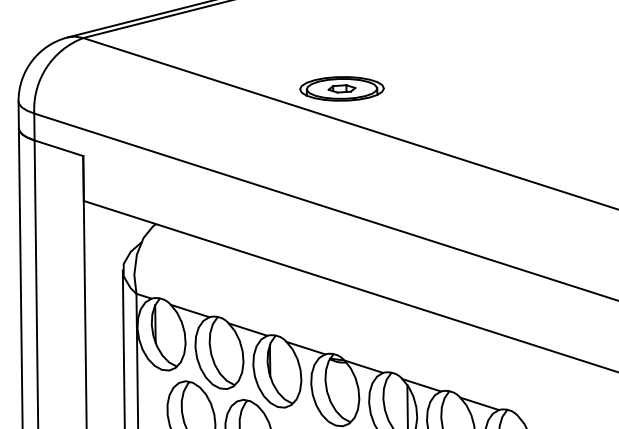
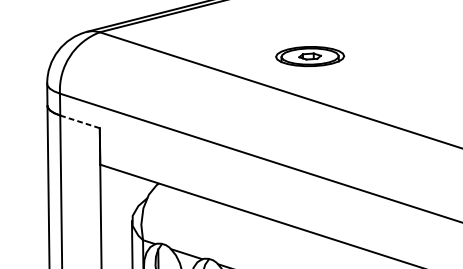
part: (341, 88) -> (309, 56), moved
line: (58, 148) -> (79, 122), solid -> dashed

